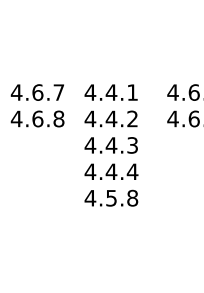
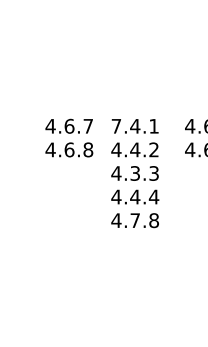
text: (90, 92) -> (116, 126), 4.4.1 -> 7.4.1
text: (111, 145) -> (135, 173), 4.4.3 -> 4.3.3
text: (110, 198) -> (134, 220), 4.5.8 -> 4.7.8

